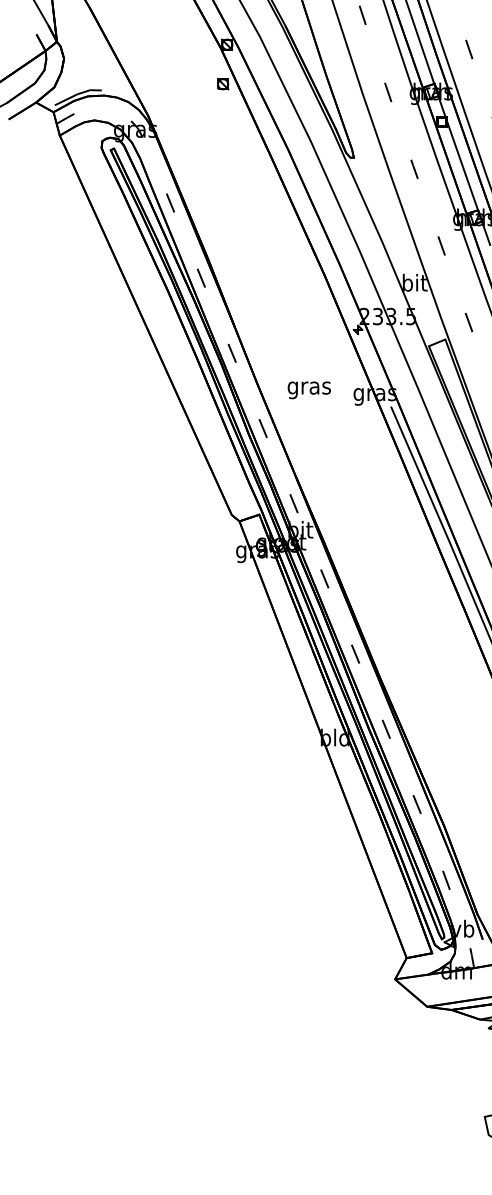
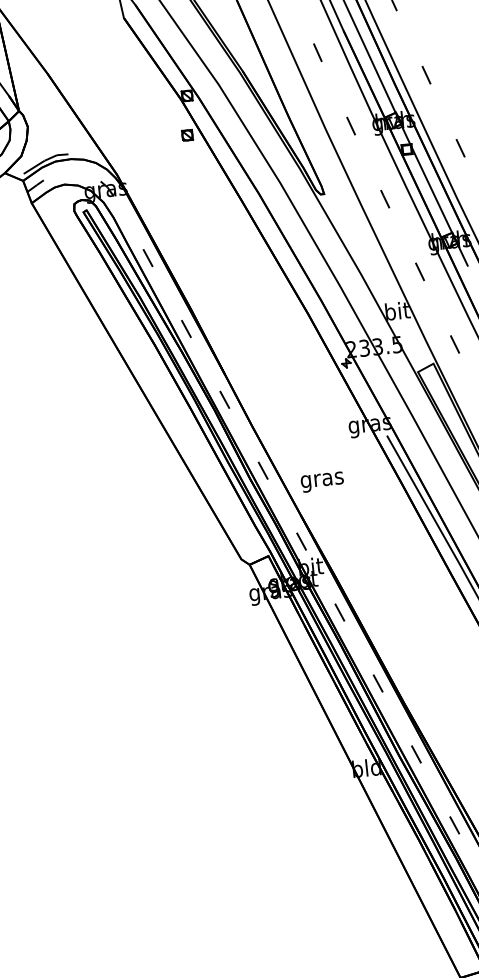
text: (308, 390) -> (321, 482), moved

